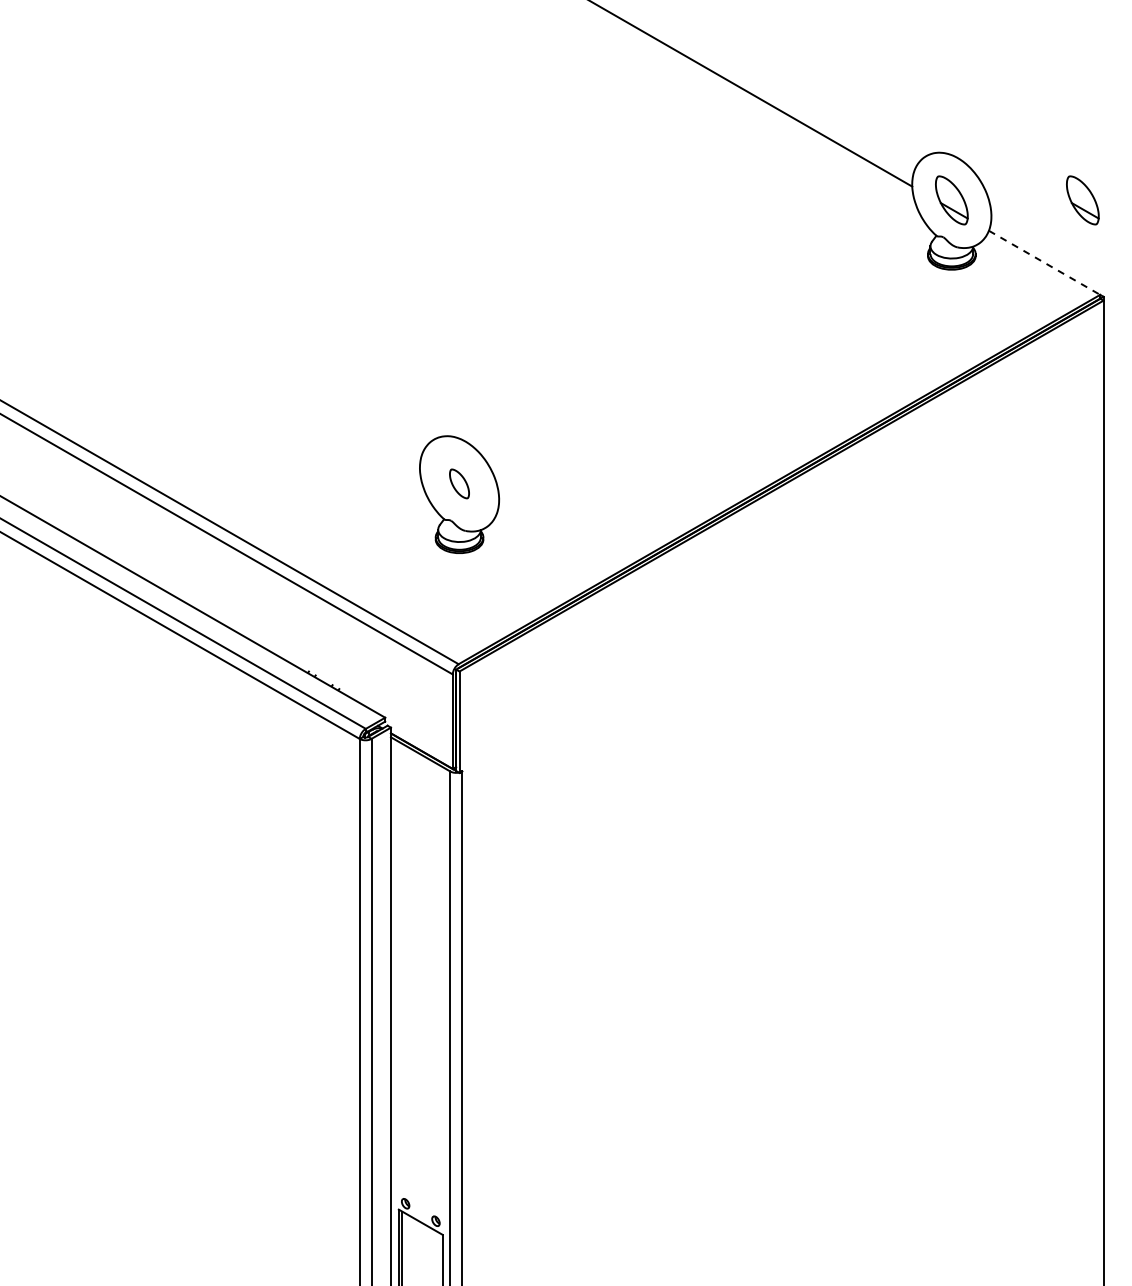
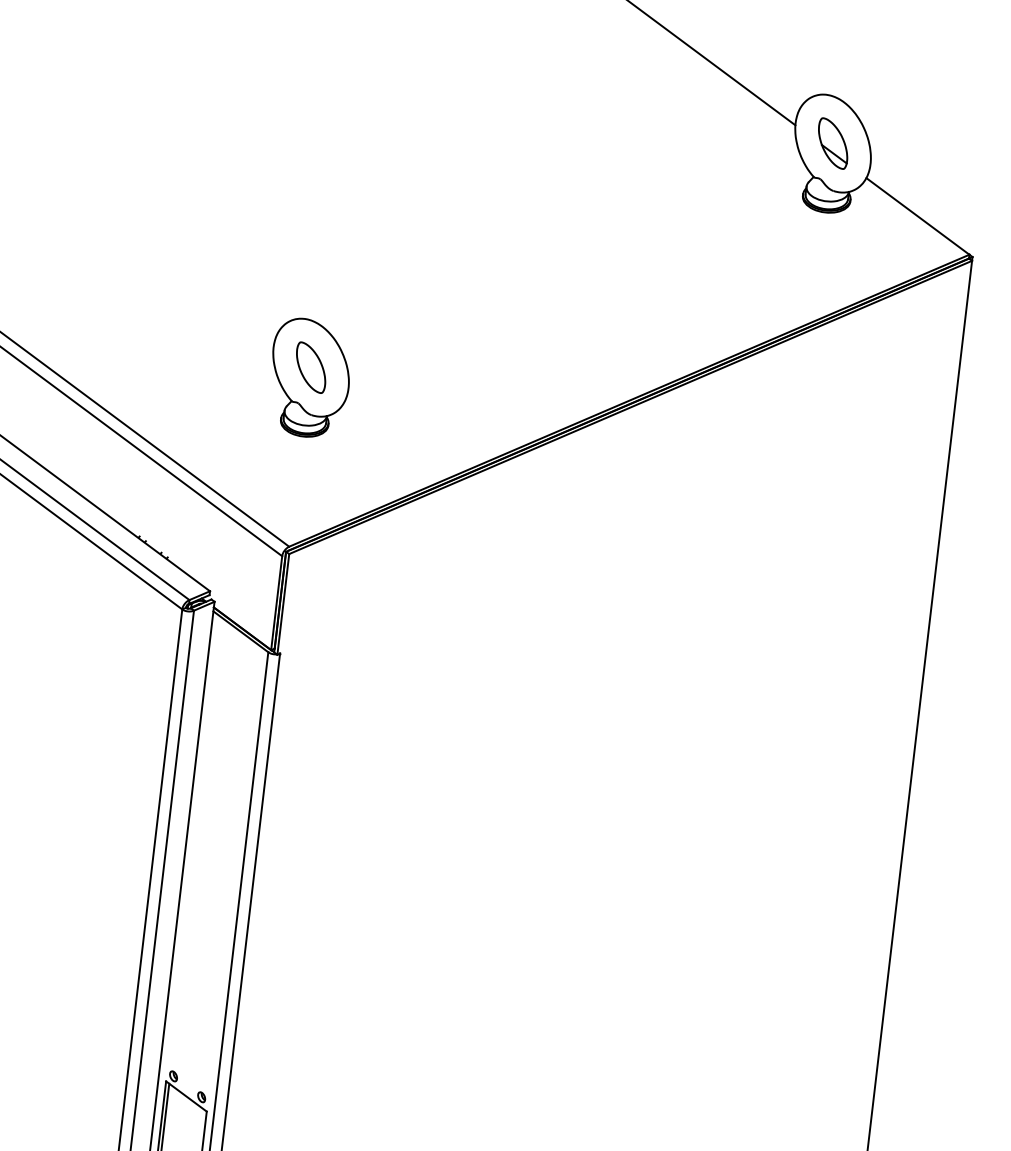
part: (1082, 200) -> (962, 158), removed
line: (1044, 263) -> (917, 217), dashed -> solid
part: (459, 483) -> (311, 367), size x1.67

